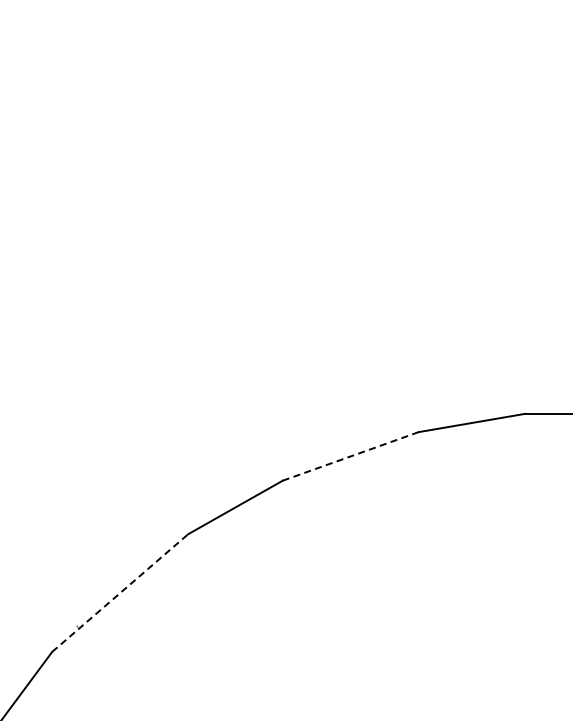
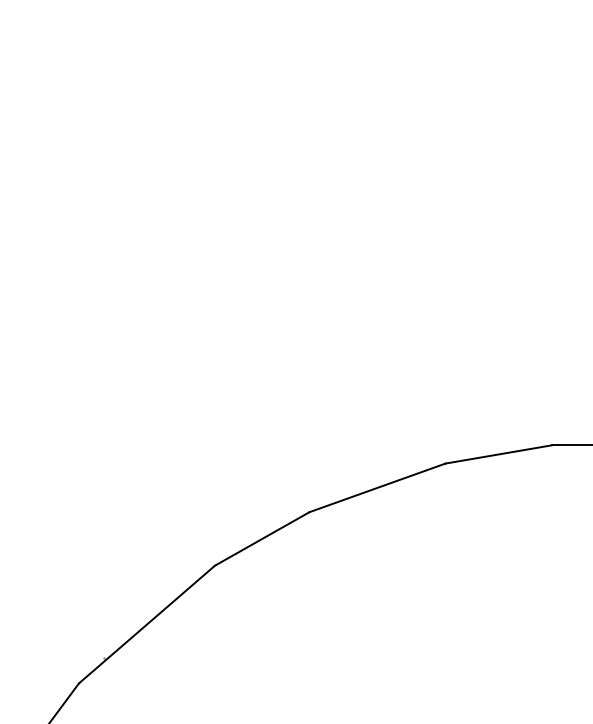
line: (351, 456) -> (378, 487), dashed -> solid
line: (120, 593) -> (147, 624), dashed -> solid

